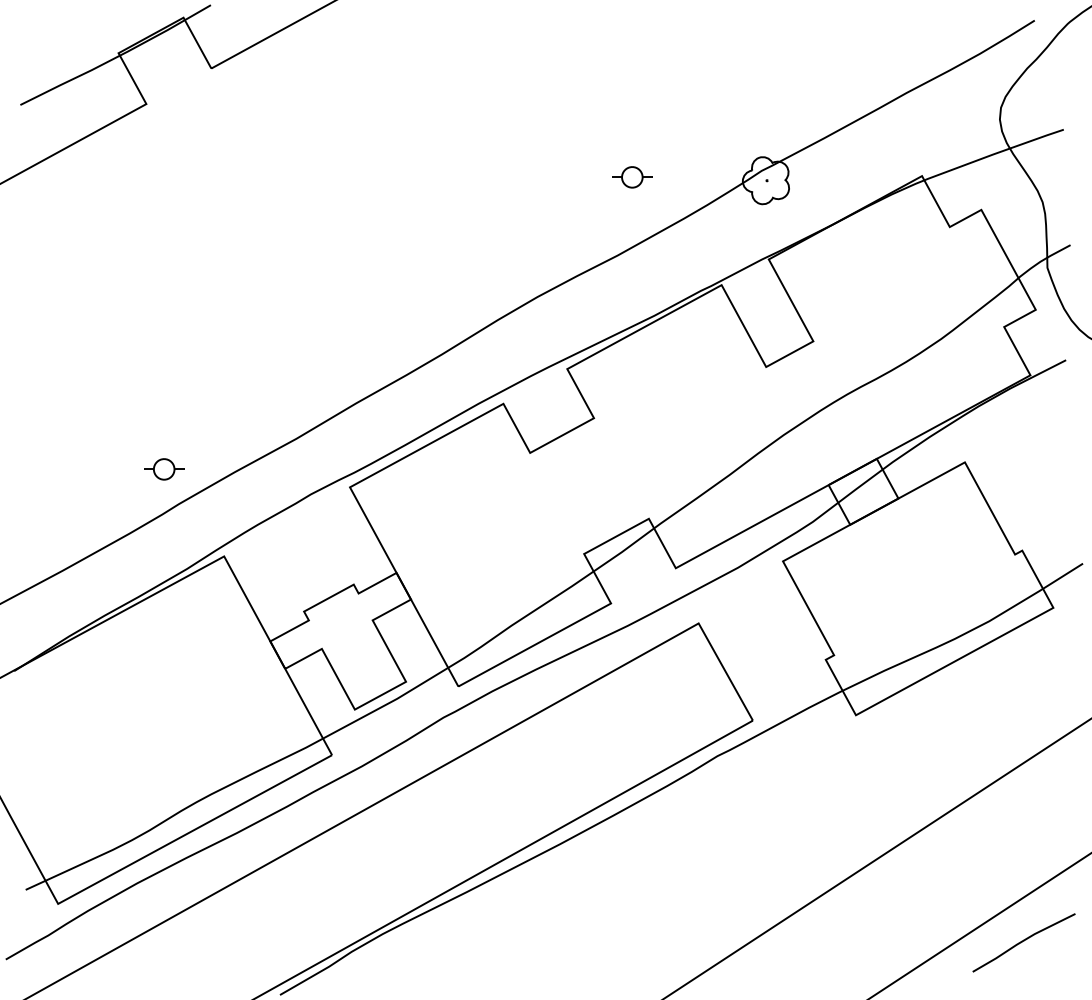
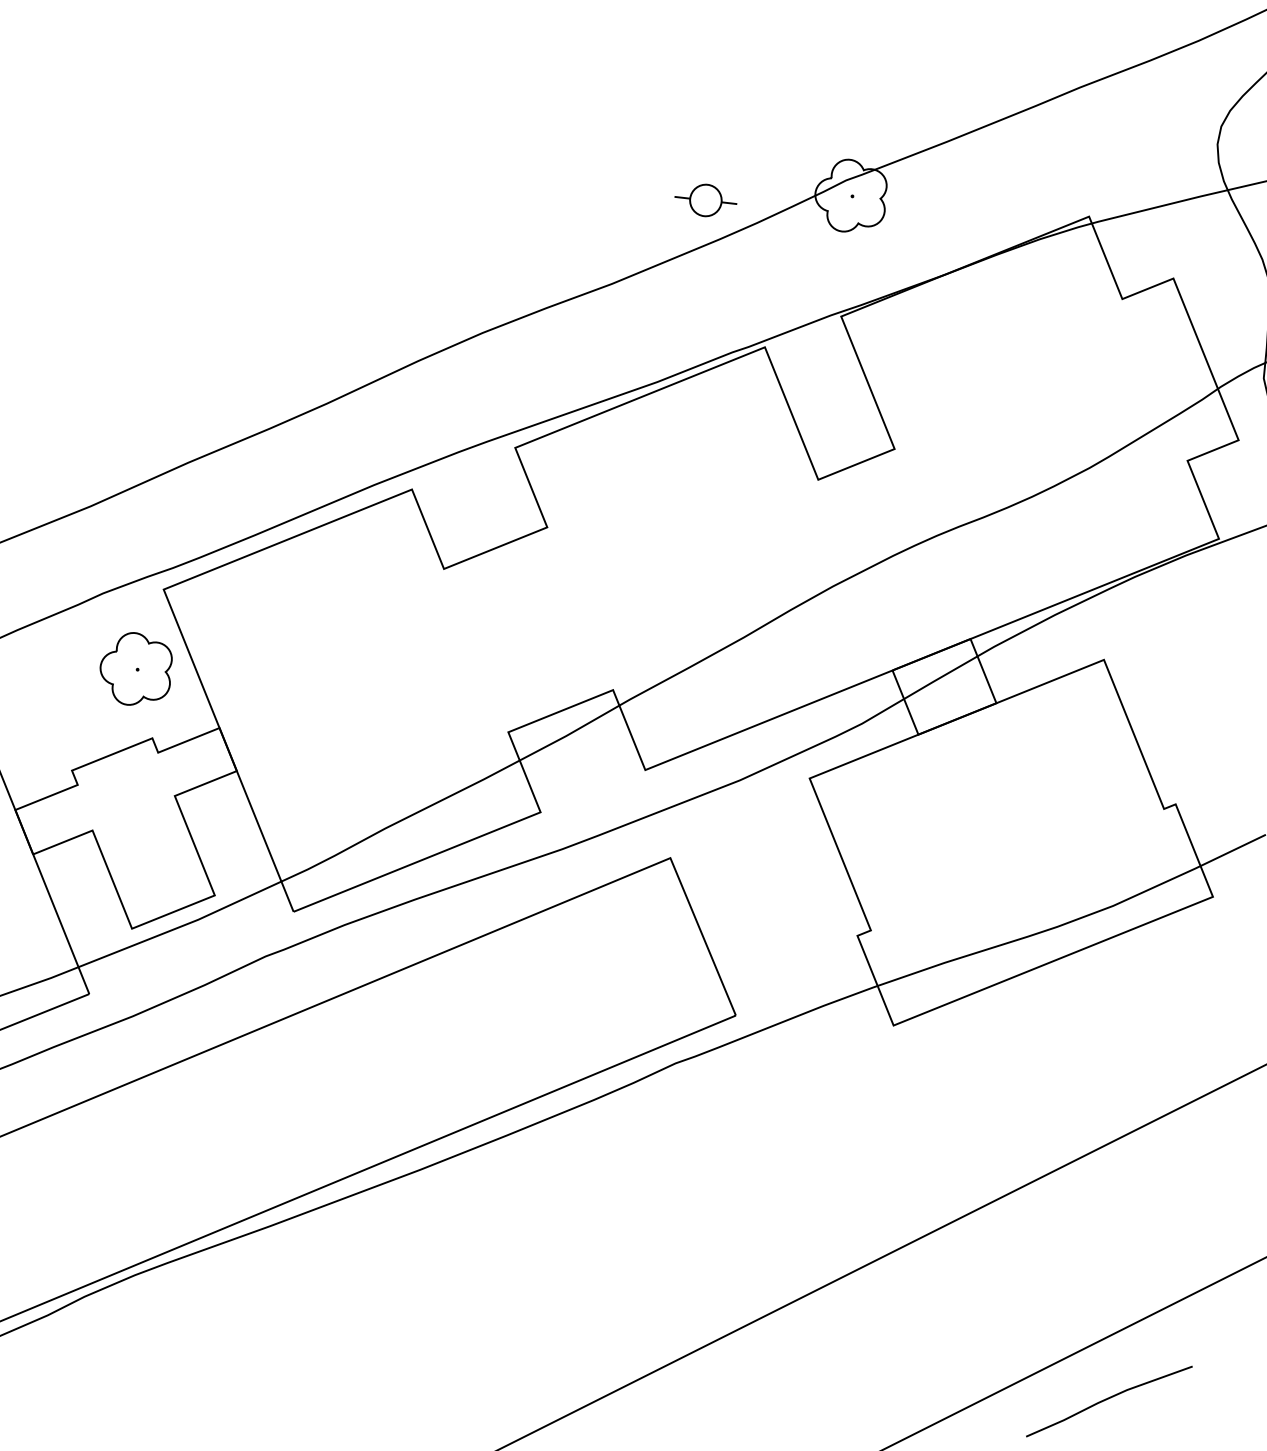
part: (632, 177) -> (706, 200), moved
part: (337, 540) -> (135, 668), added

